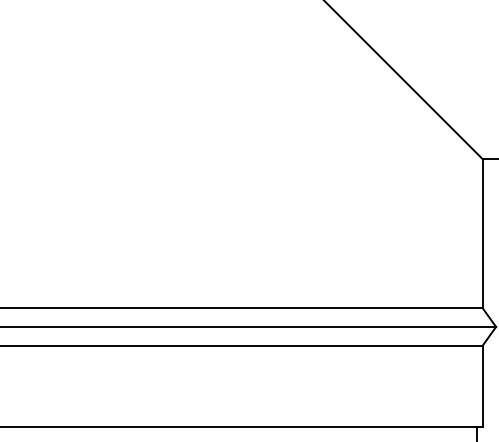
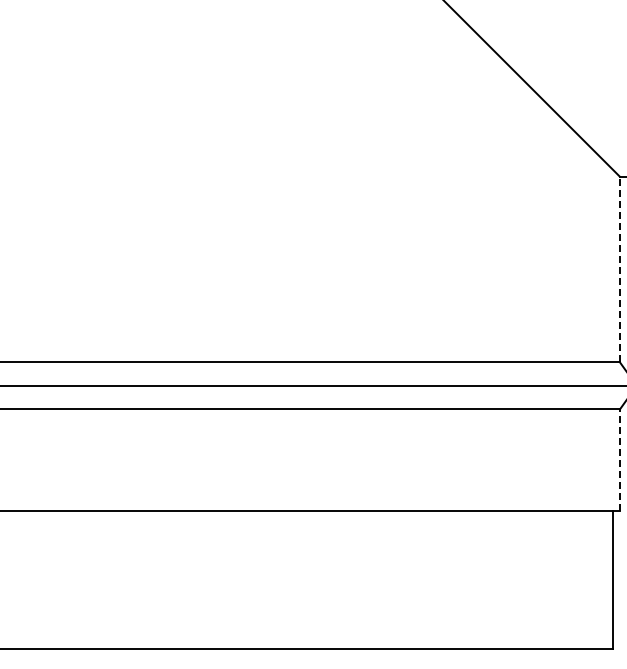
line: (482, 233) -> (619, 269), solid -> dashed
line: (482, 386) -> (619, 460), solid -> dashed

